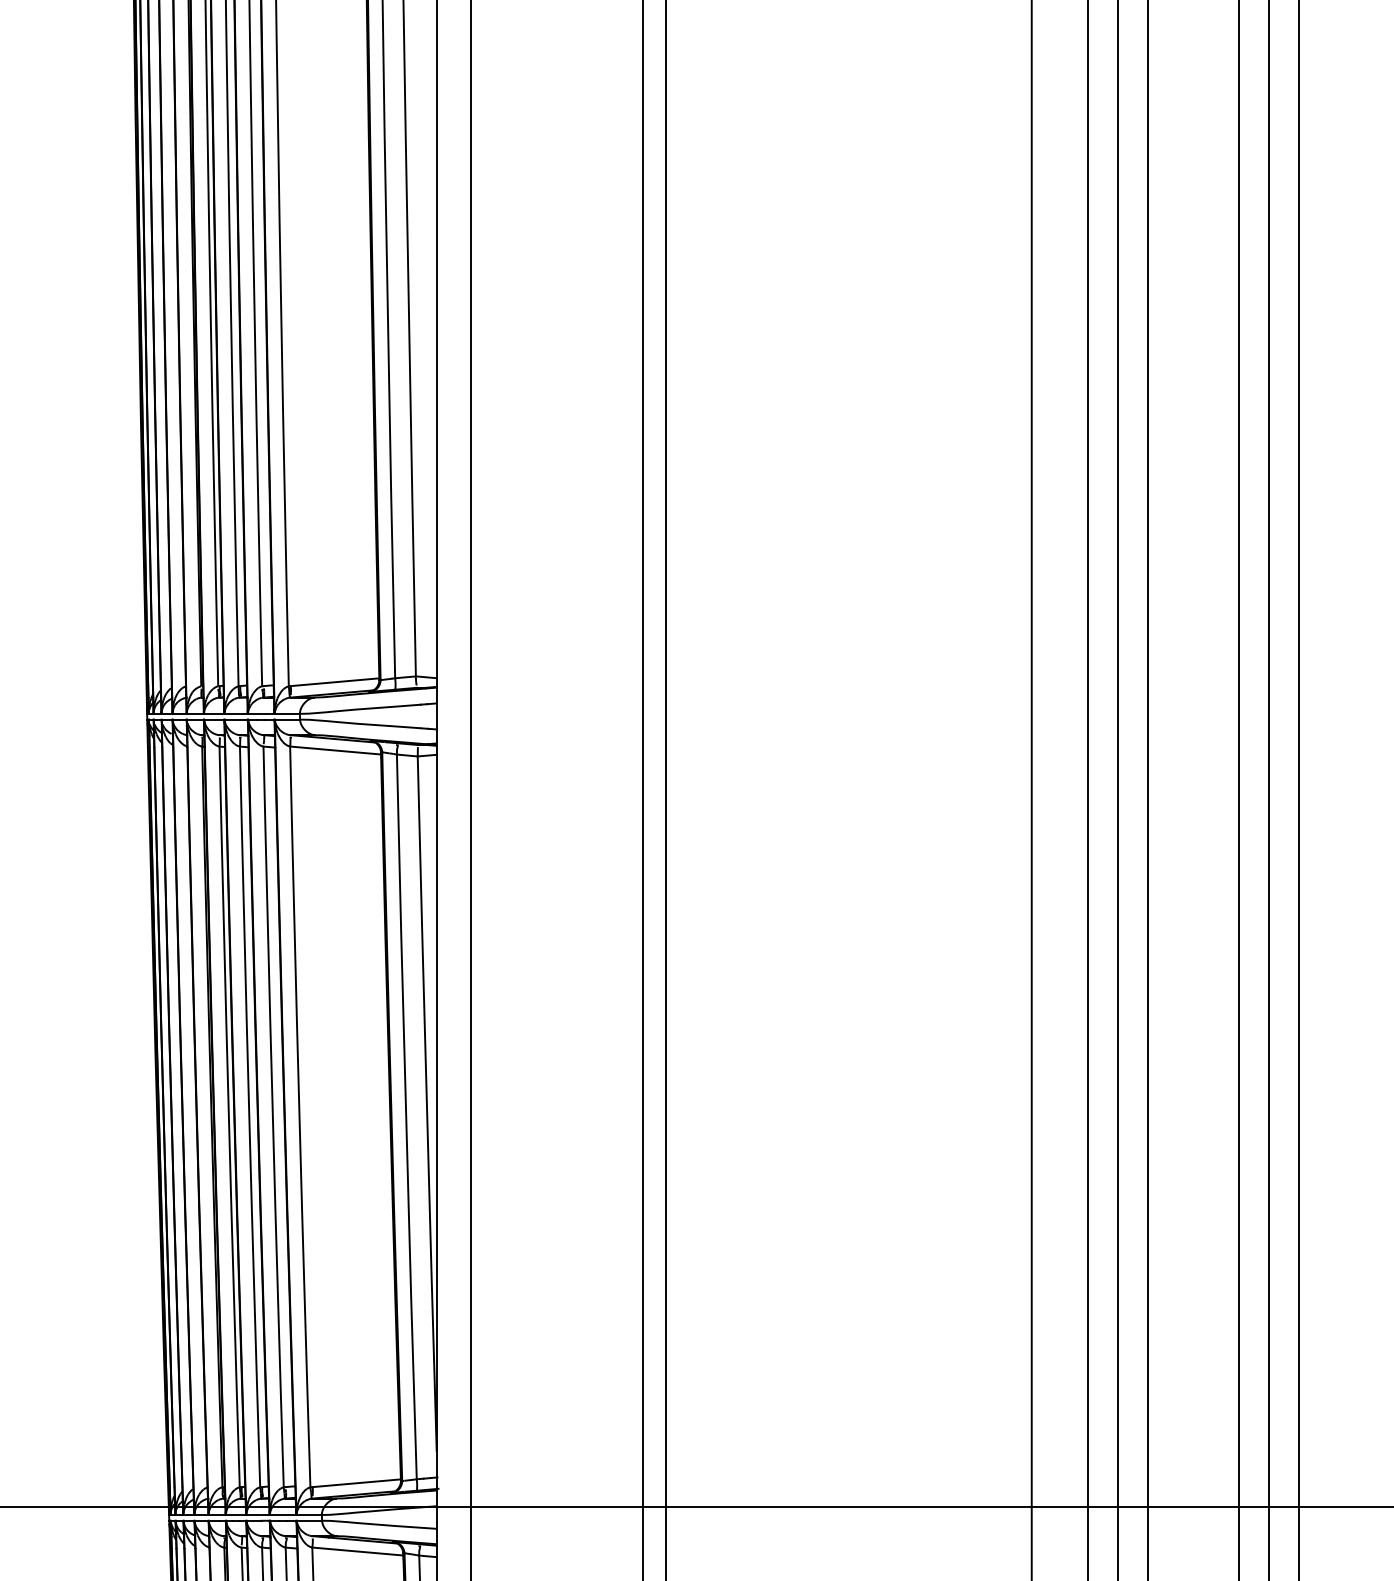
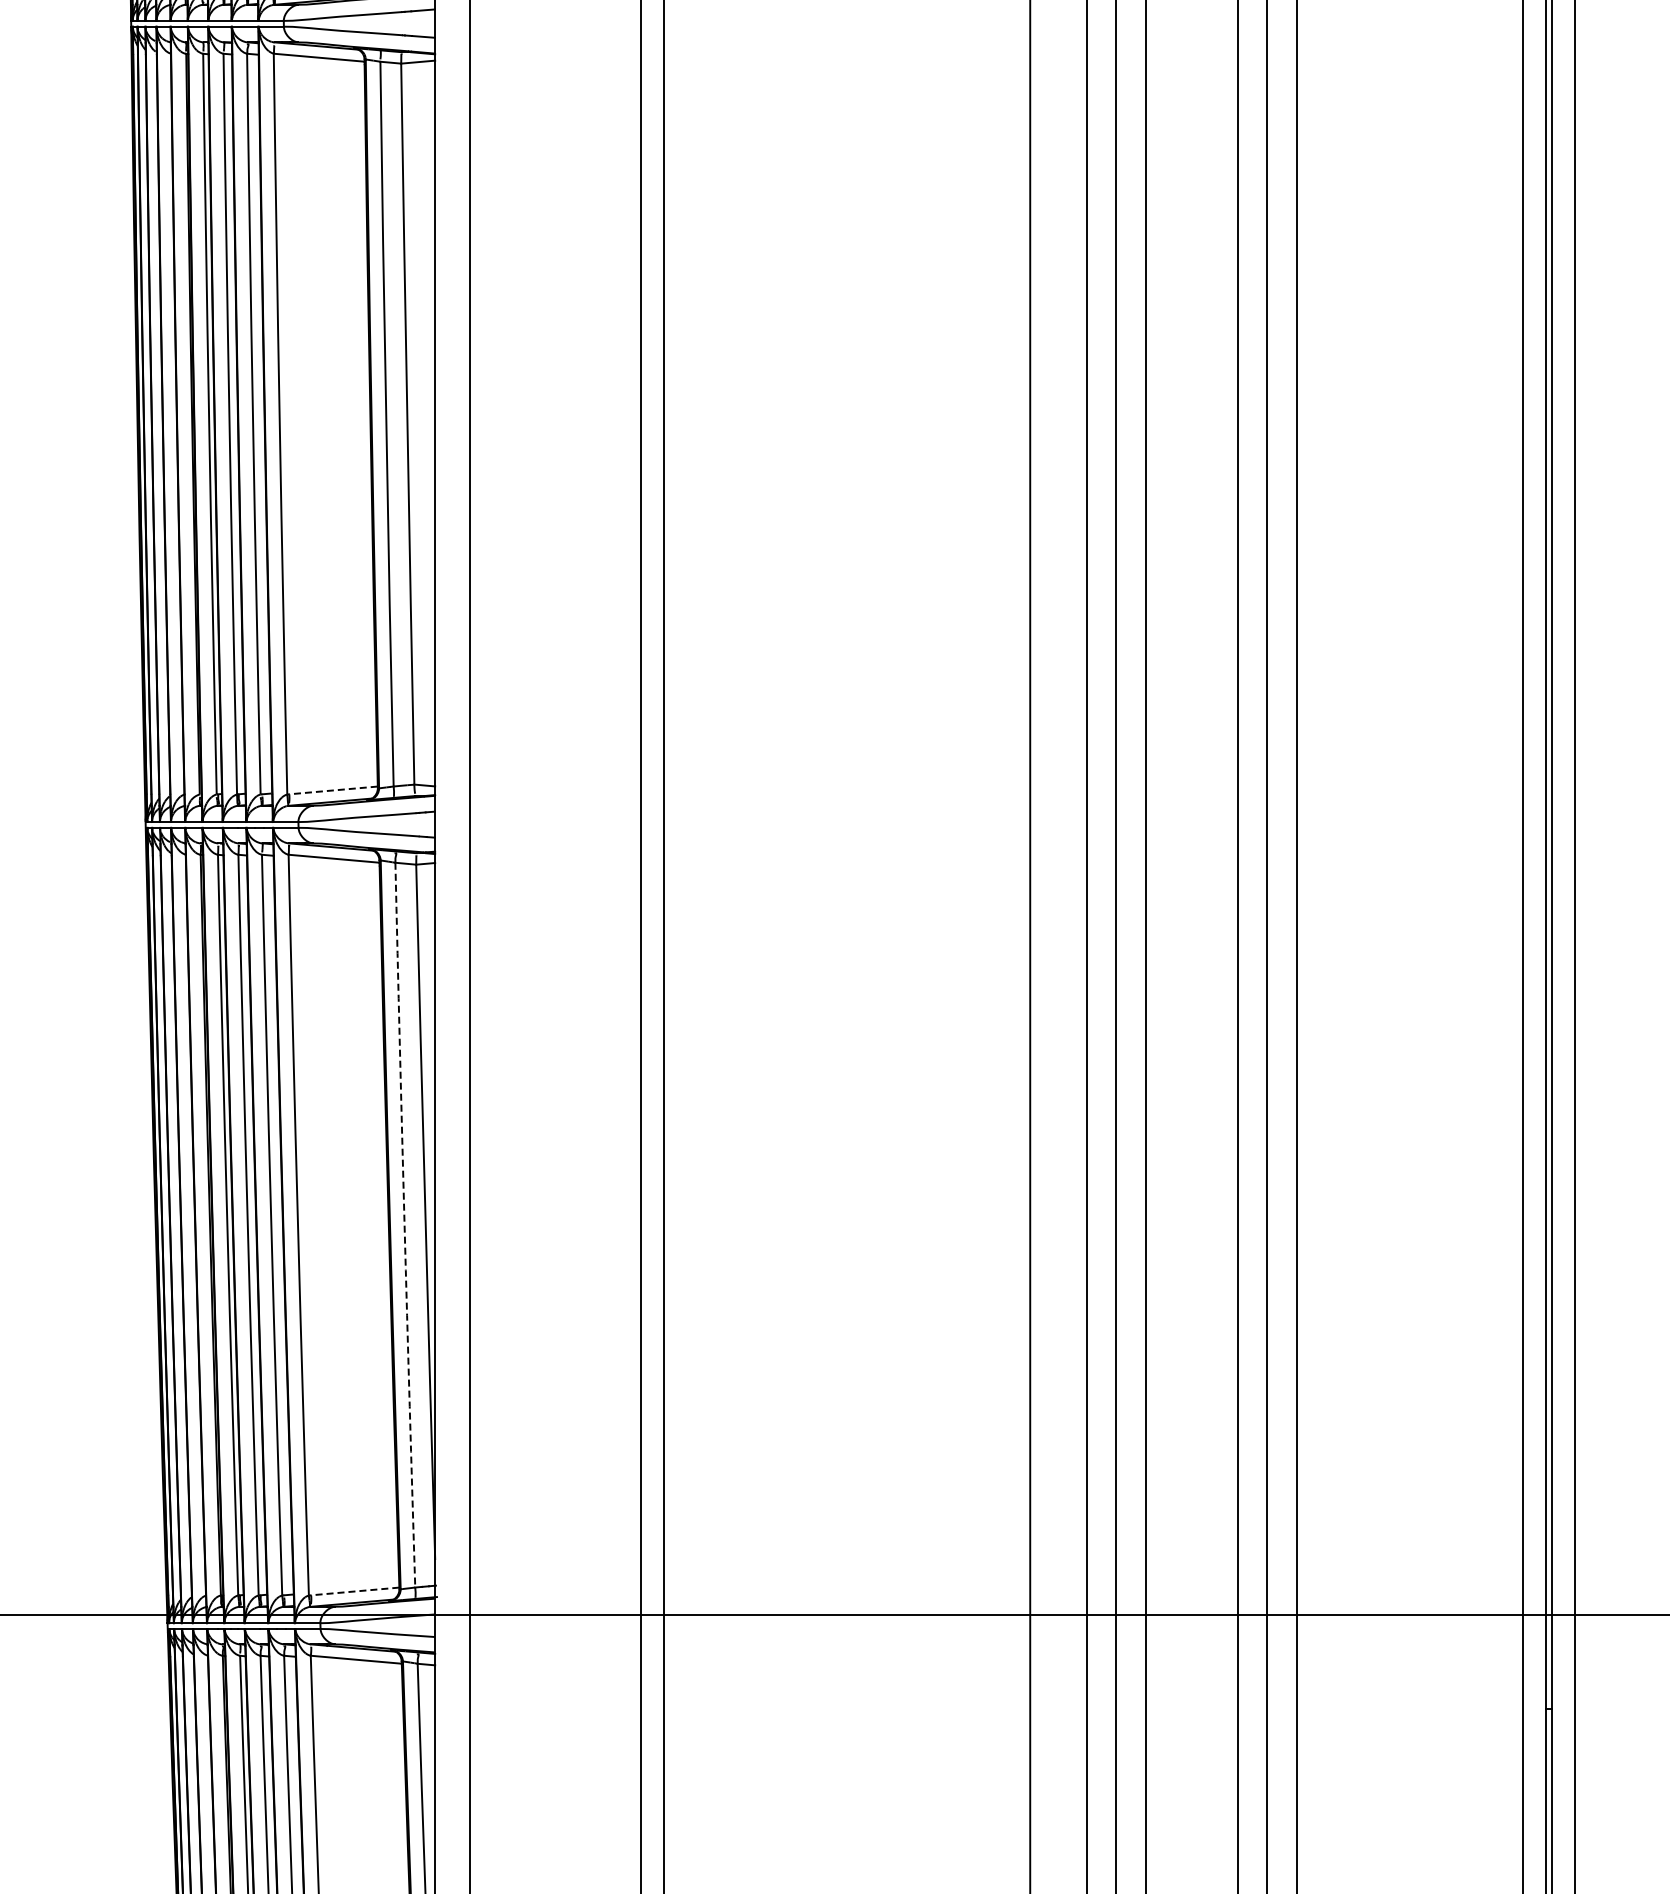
line: (334, 682) -> (332, 790), solid -> dashed
arc: (406, 1117) -> (404, 1225), solid -> dashed
line: (356, 1483) -> (354, 1591), solid -> dashed

